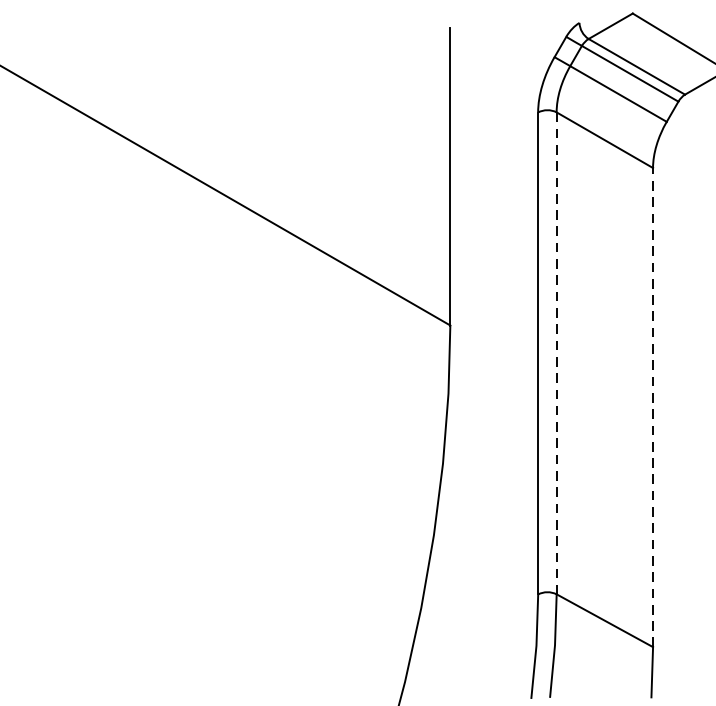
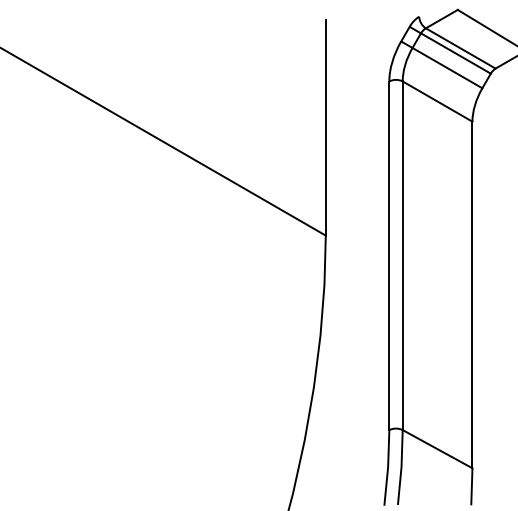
line: (556, 354) -> (402, 256), dashed -> solid
line: (653, 406) -> (472, 294), dashed -> solid

